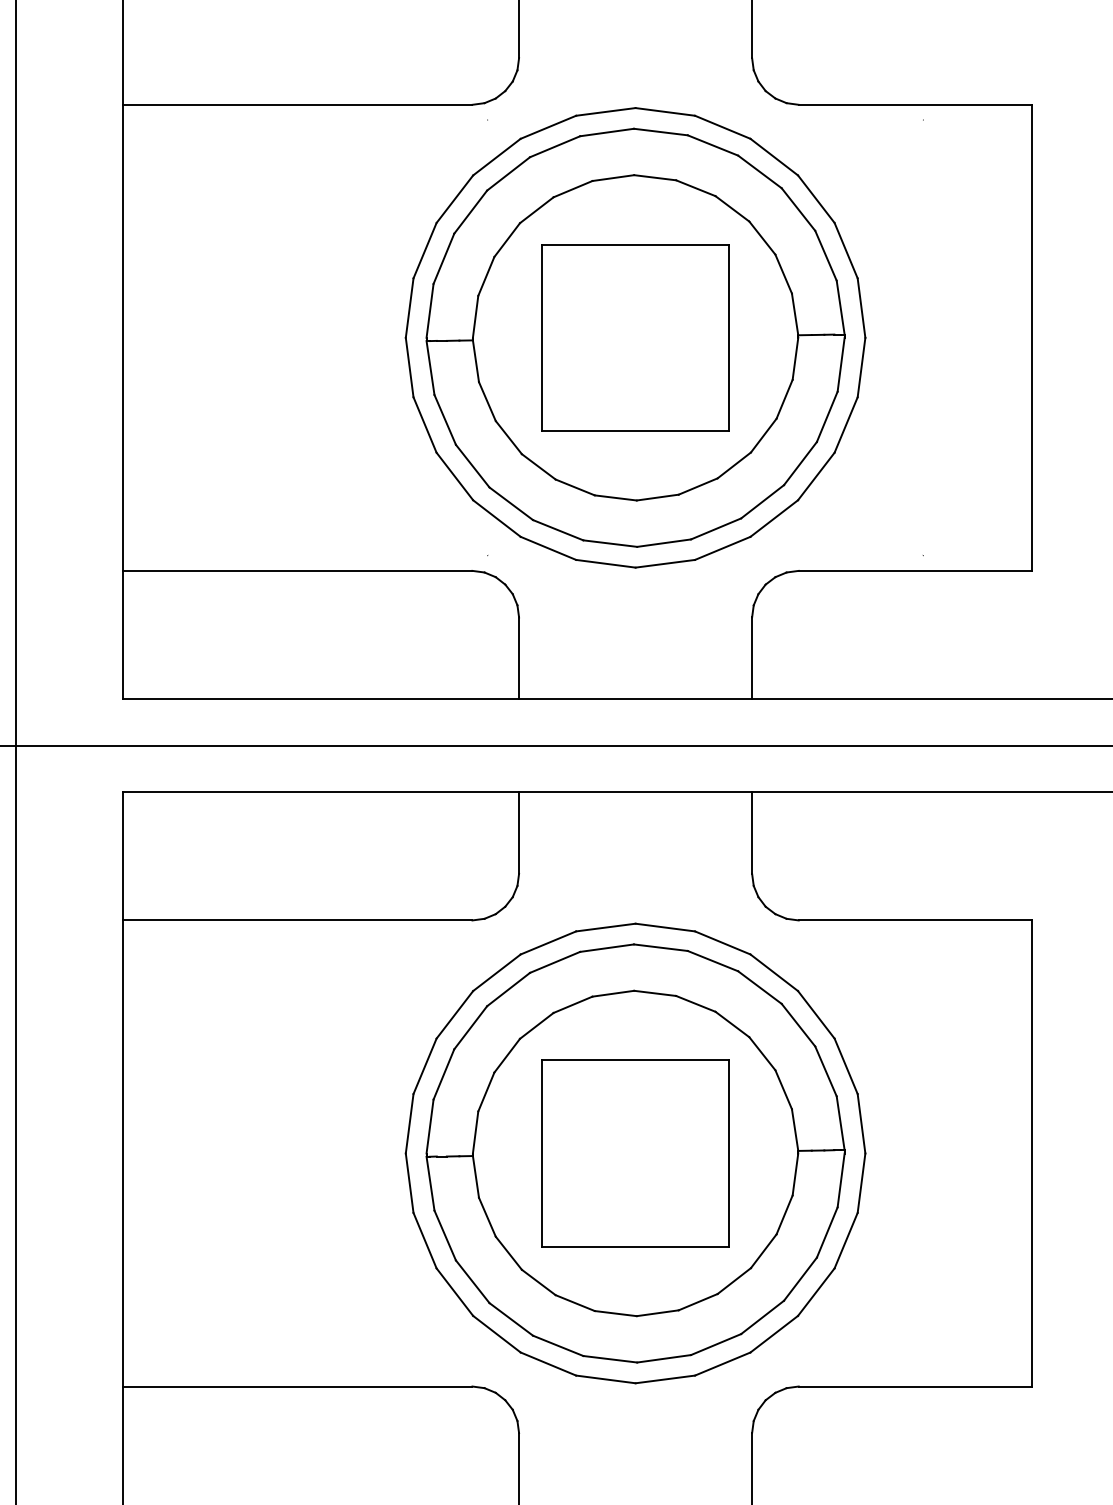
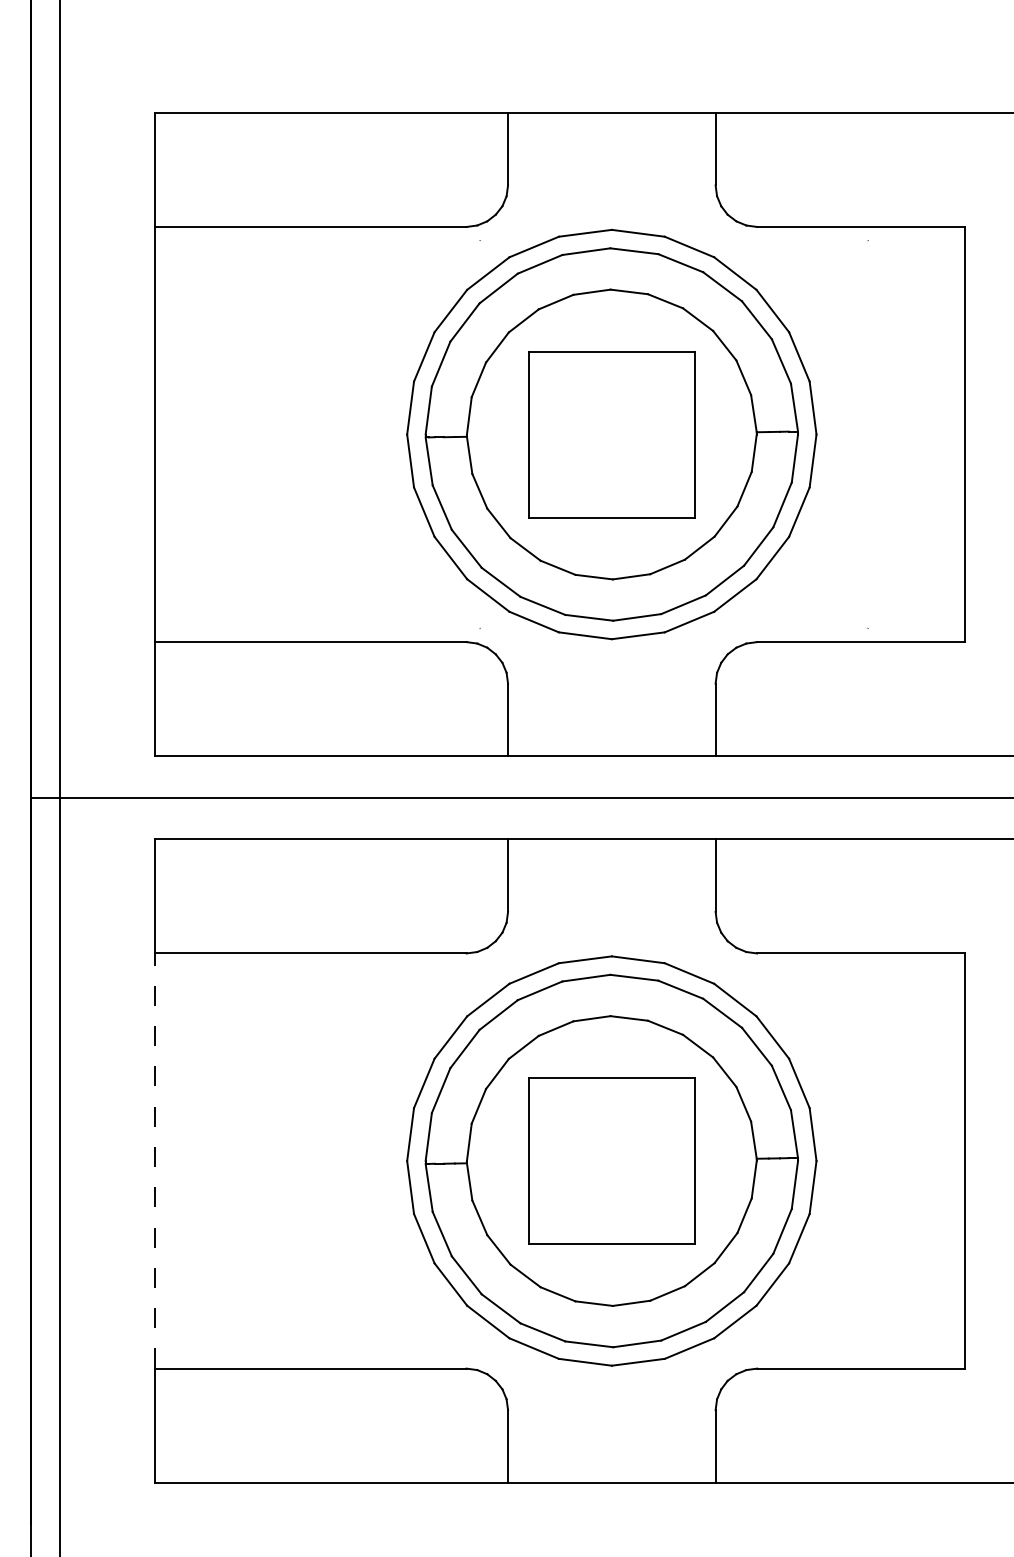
line: (123, 1153) -> (155, 1161), solid -> dashed

